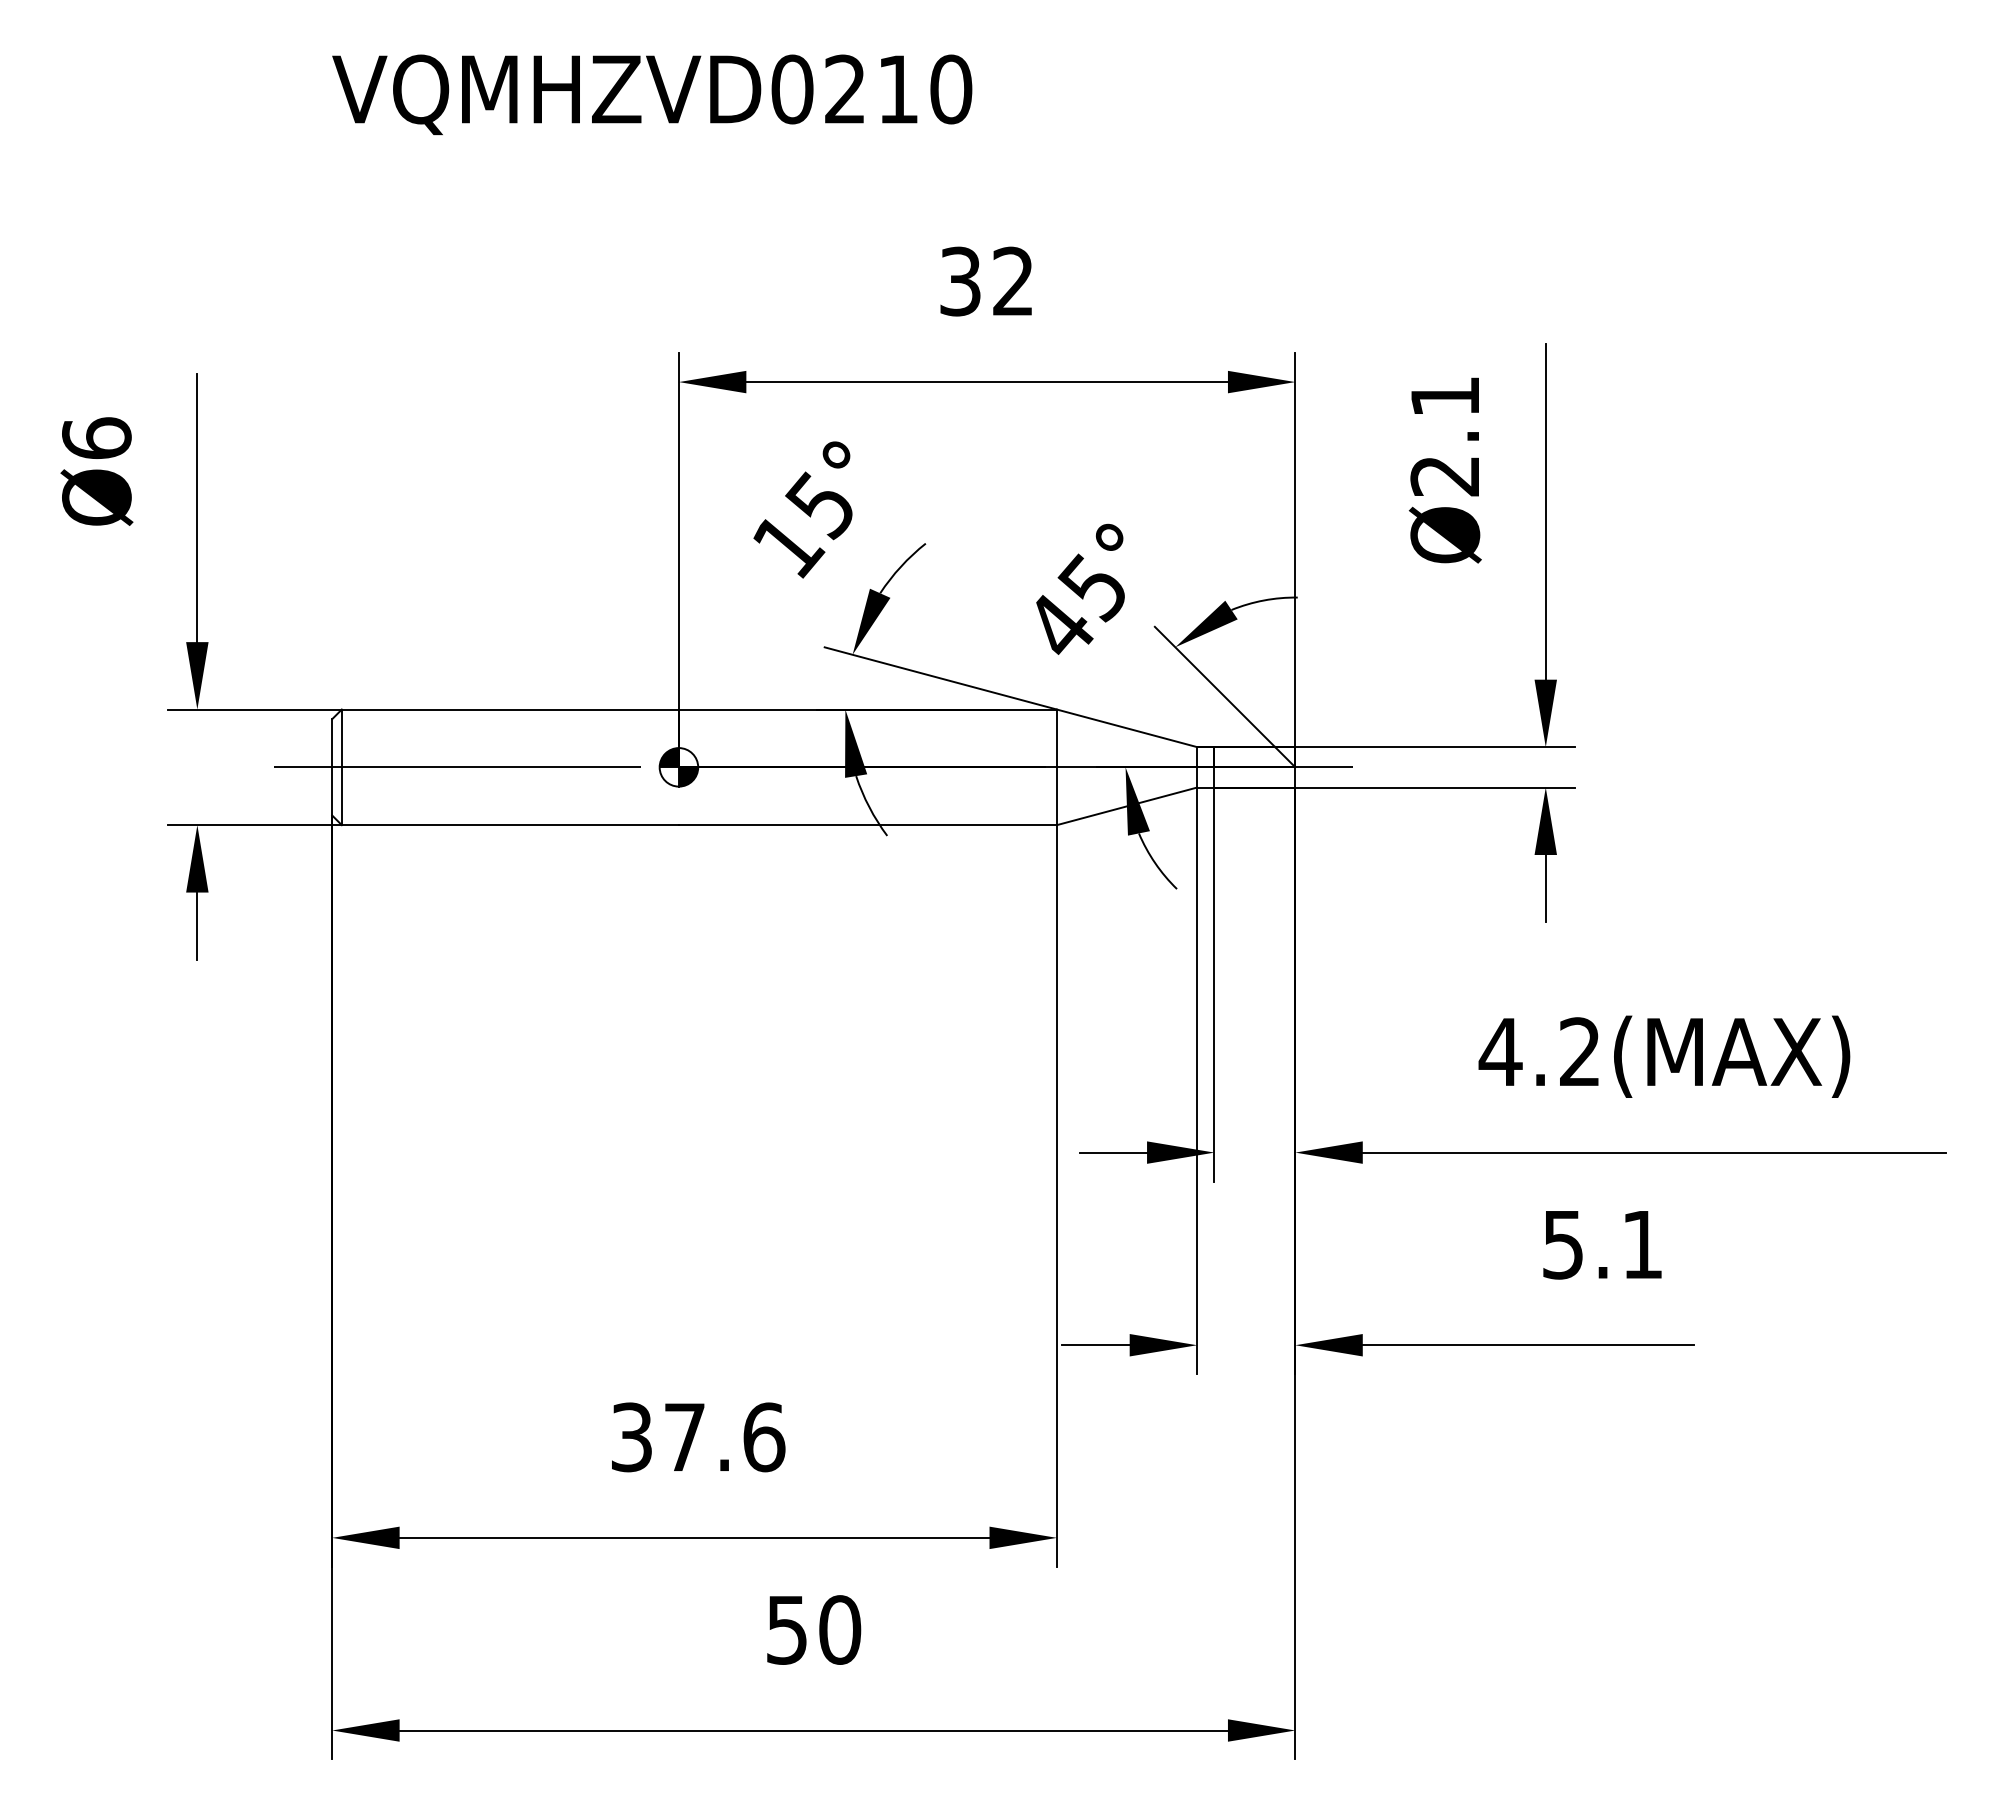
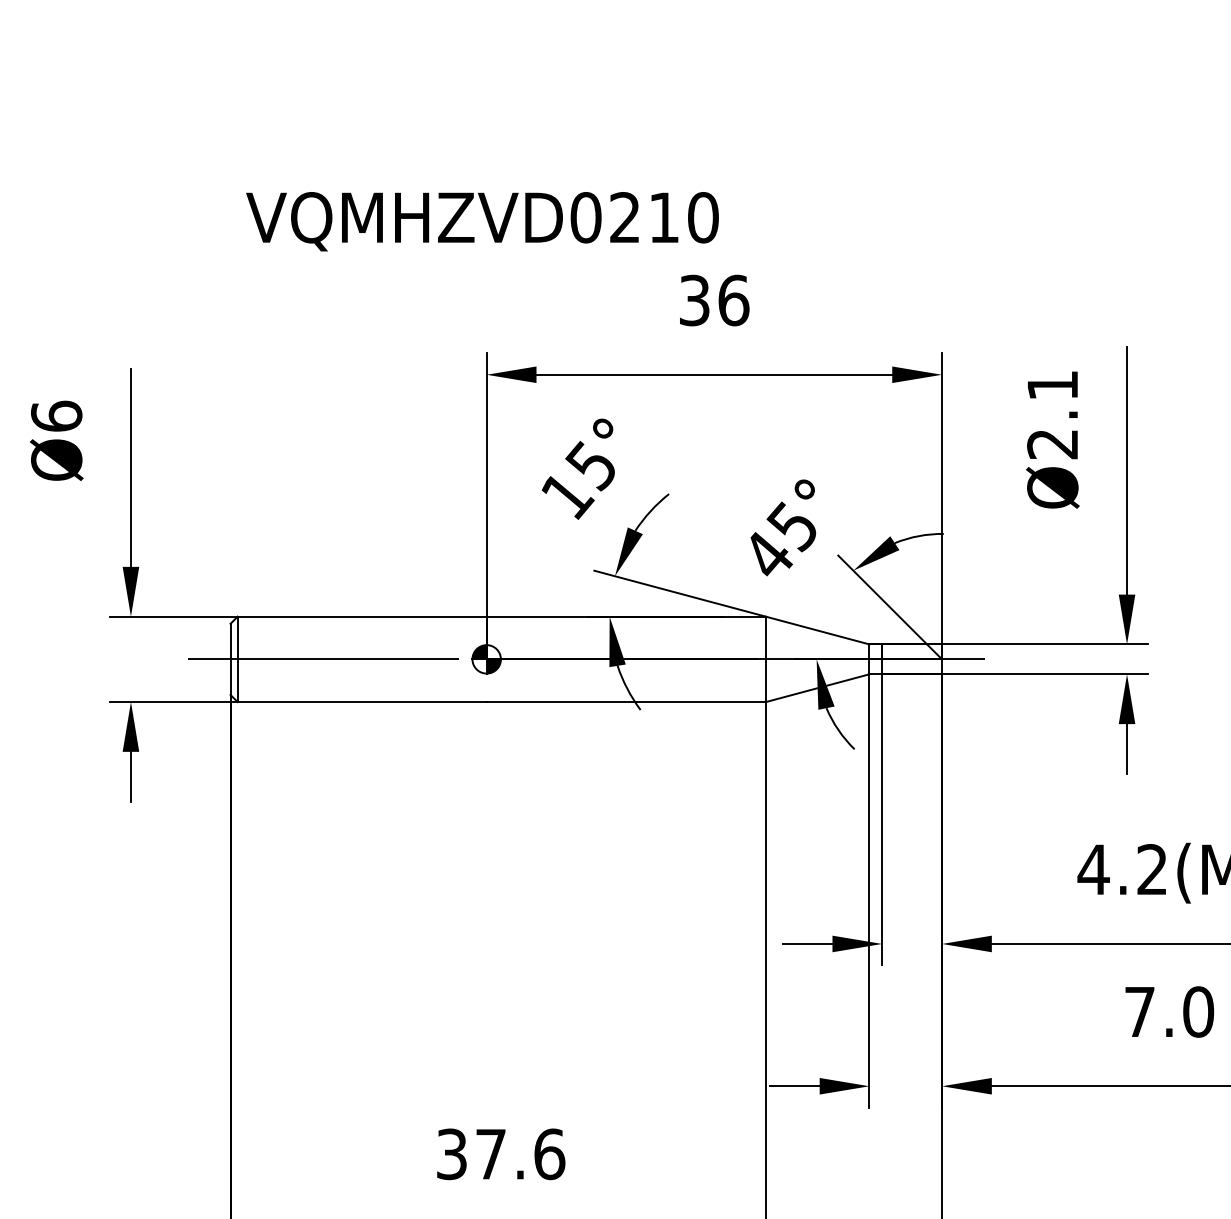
text: (652, 94) -> (482, 221), moved
text: (1013, 281) -> (733, 300), 32 -> 36
text: (1603, 1244) -> (1169, 1011), 5.1 -> 7.0

